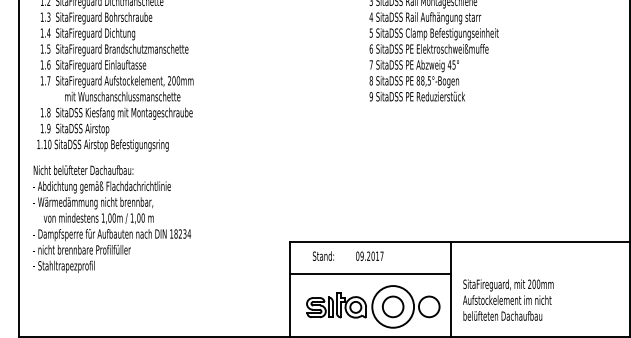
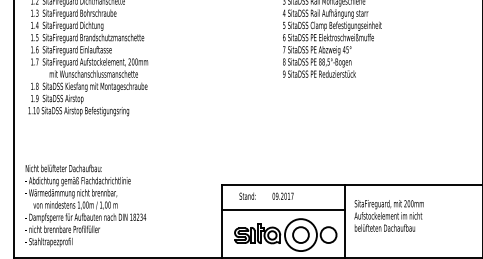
text: (111, 218) -> (85, 205), moved
text: (507, 299) -> (388, 215), moved

